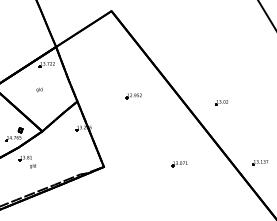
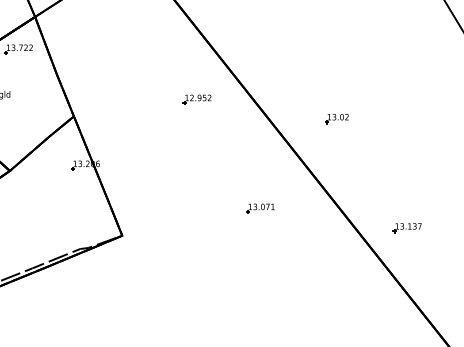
part: (133, 96) -> (196, 99), moved
part: (179, 164) -> (259, 209), moved

